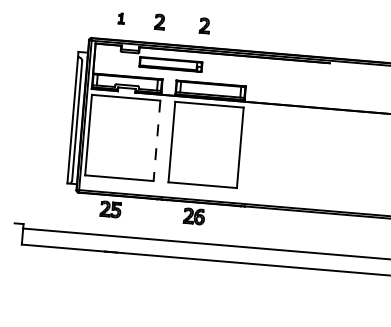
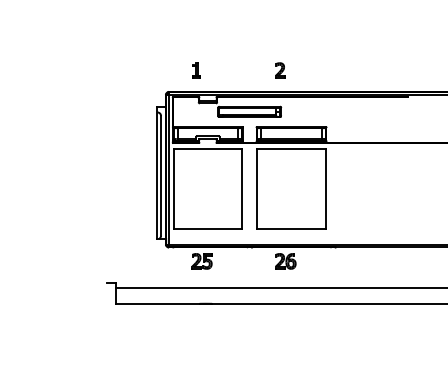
part: (121, 18) -> (196, 70), size x1.43
part: (160, 22) -> (235, 70), removed
line: (157, 141) -> (242, 189), dashed -> solid

